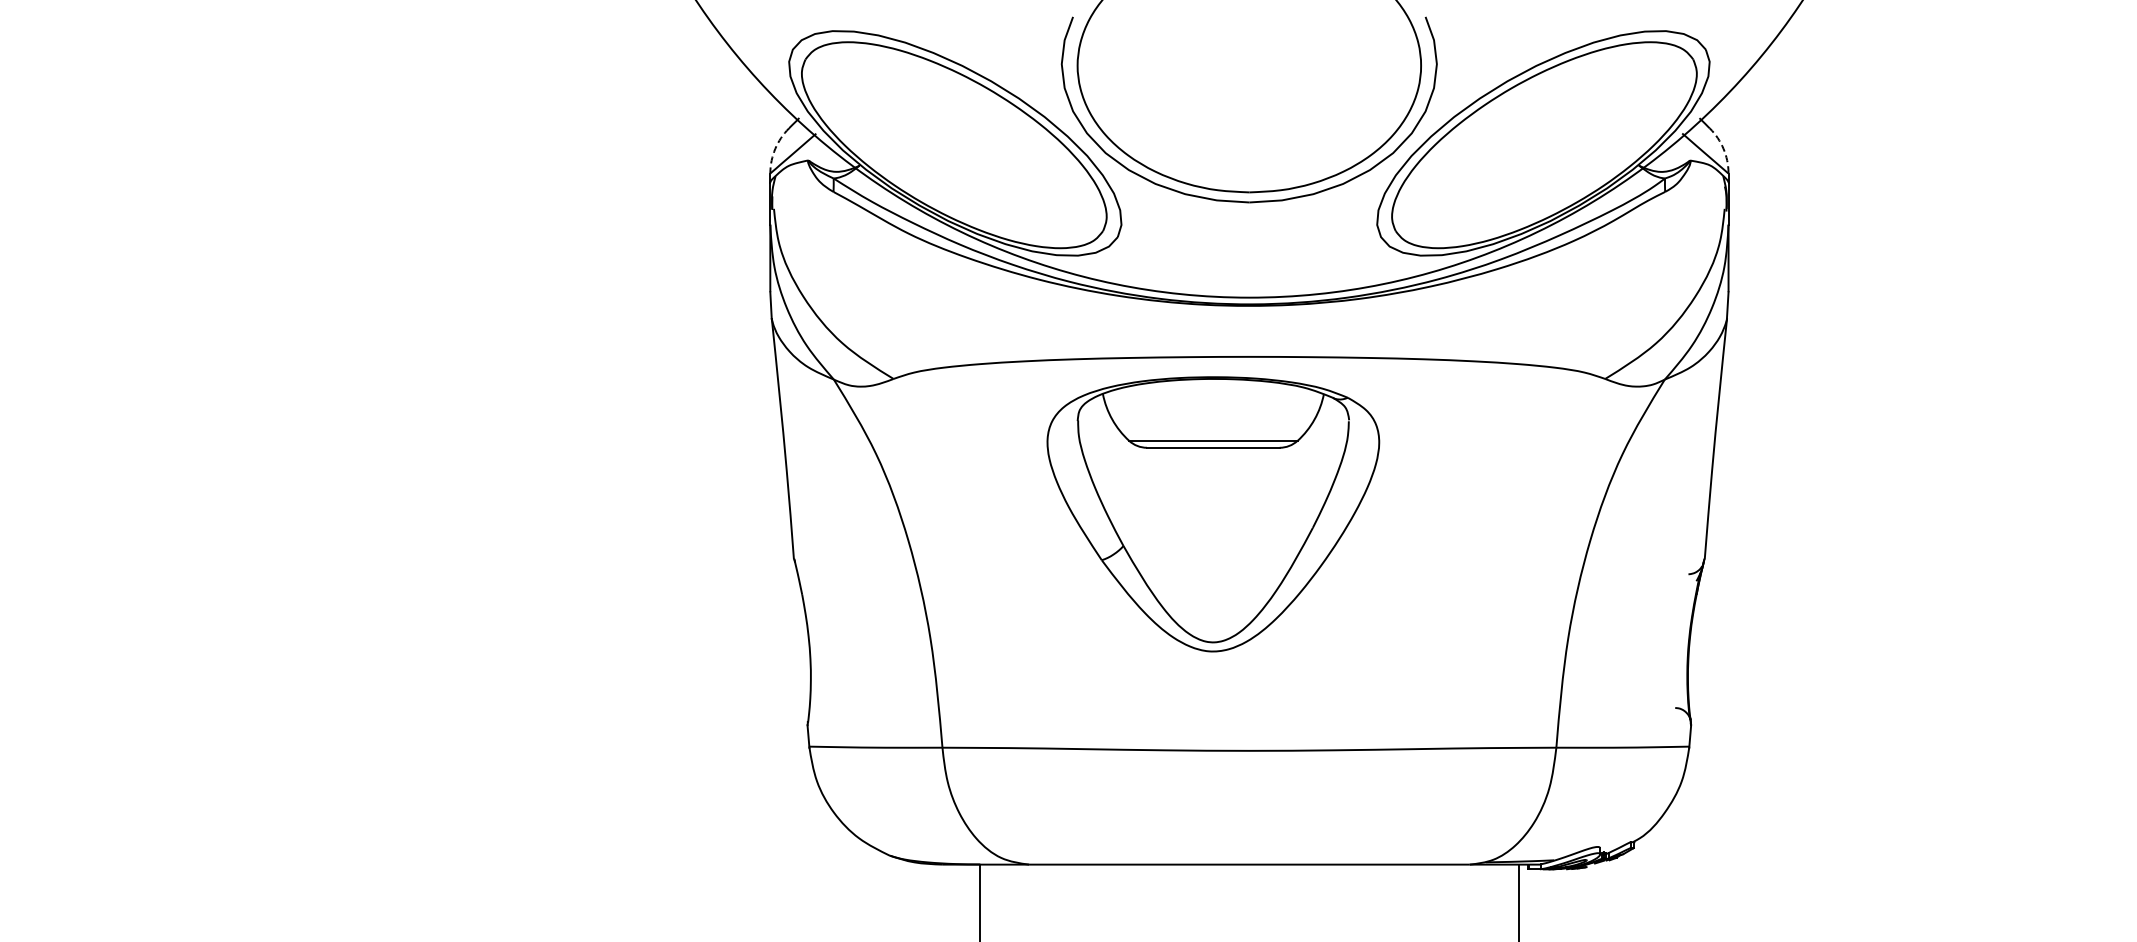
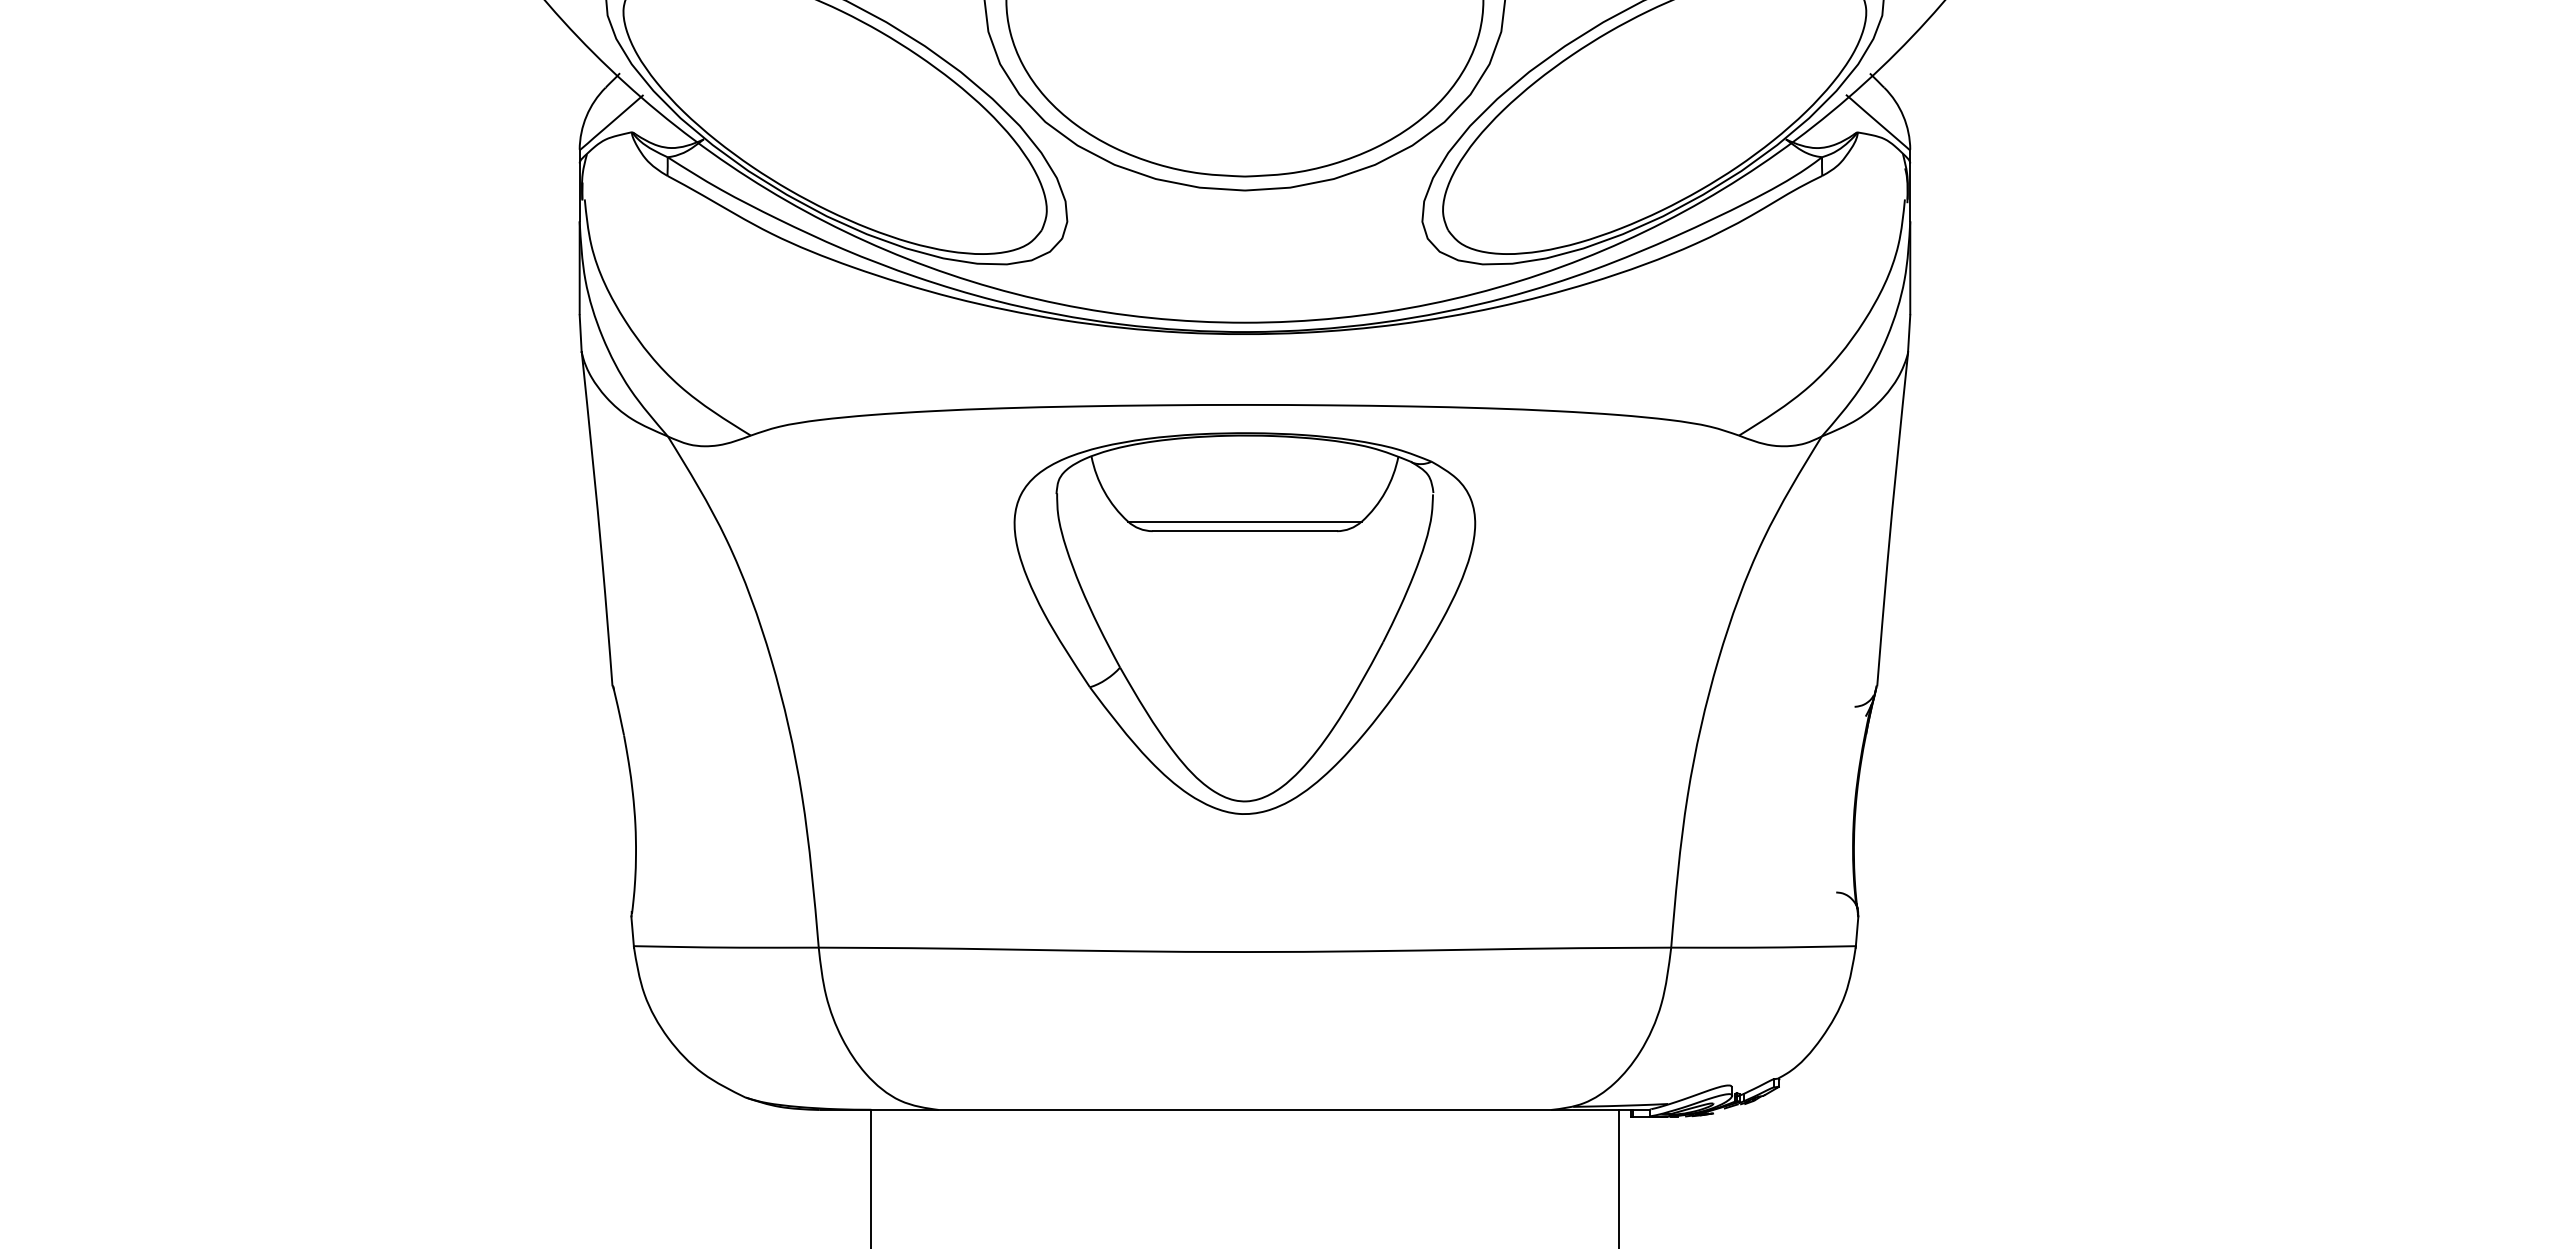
arc: (775, 148) -> (586, 115), dashed -> solid
arc: (1723, 148) -> (1903, 115), dashed -> solid
part: (1213, 514) -> (1245, 623), moved

